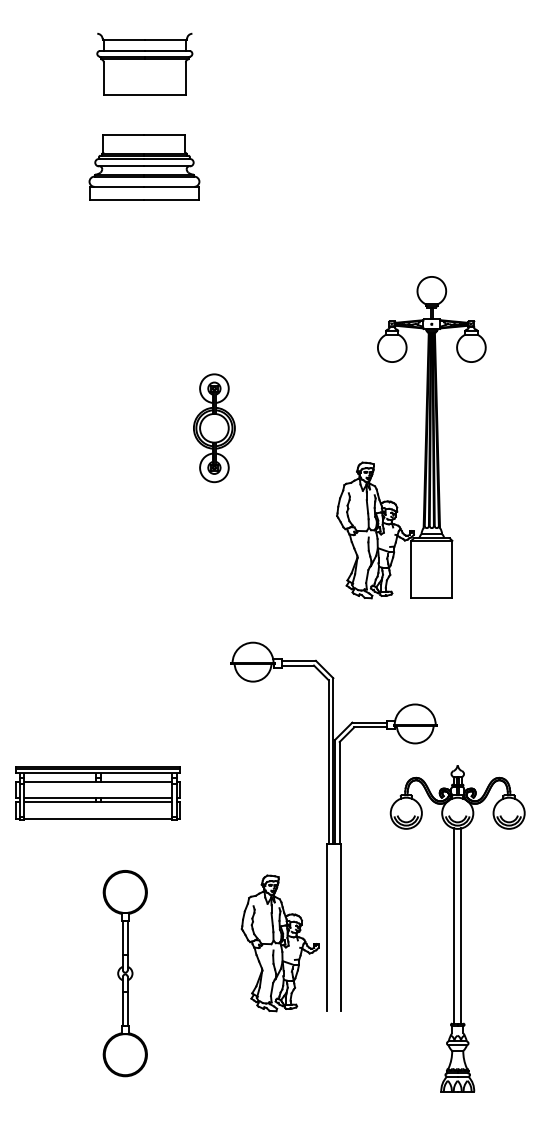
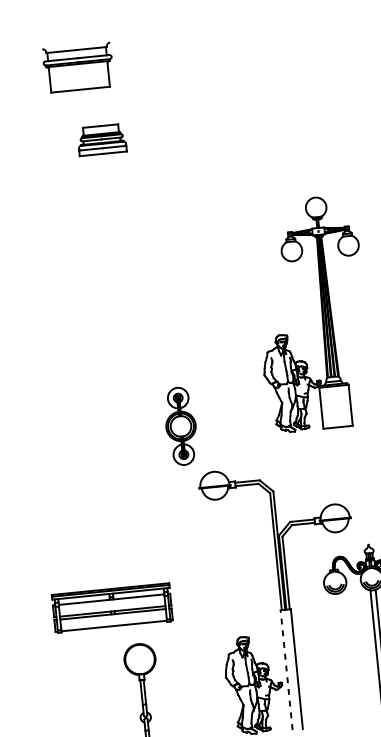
part: (144, 63) -> (78, 67), moved
part: (144, 167) -> (101, 139), size x0.6
part: (214, 428) -> (181, 426), moved
part: (97, 793) -> (111, 608), moved
line: (326, 927) -> (286, 670), solid -> dashed

